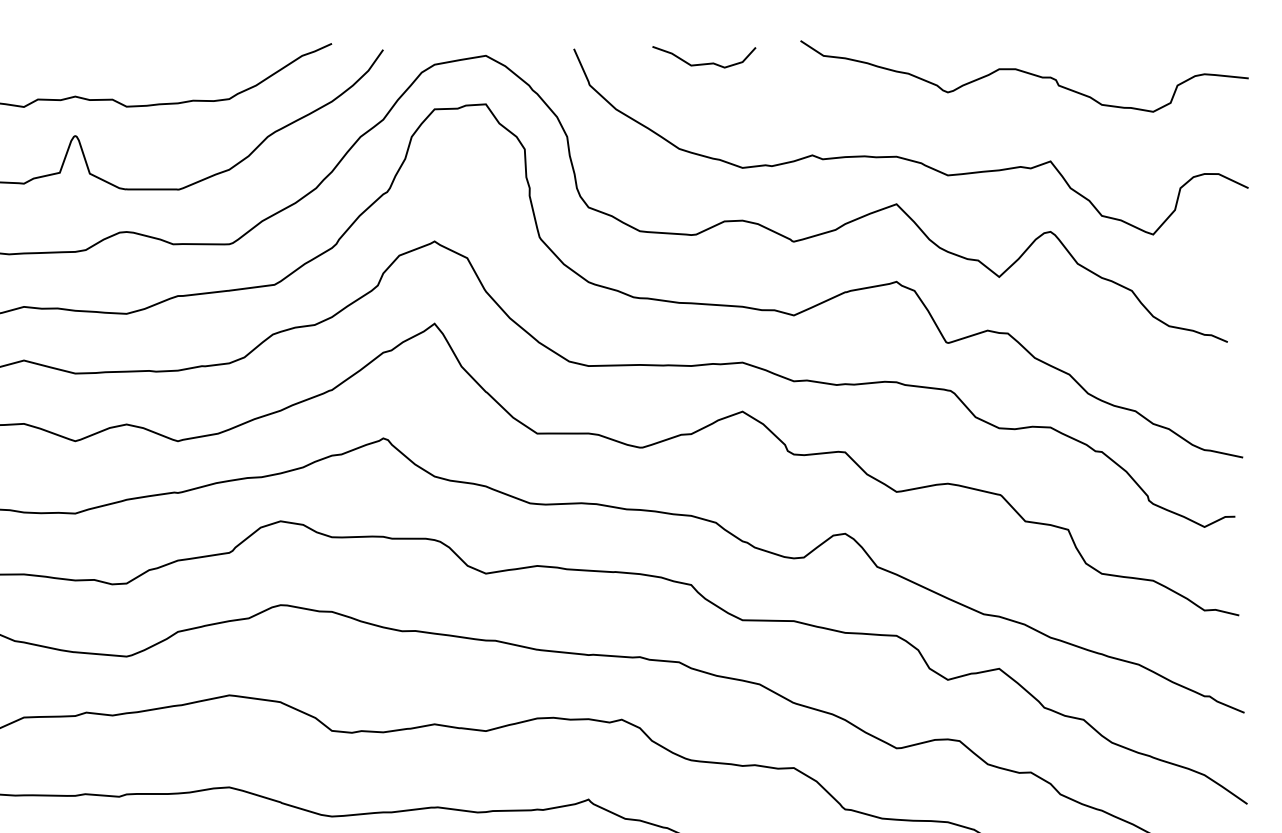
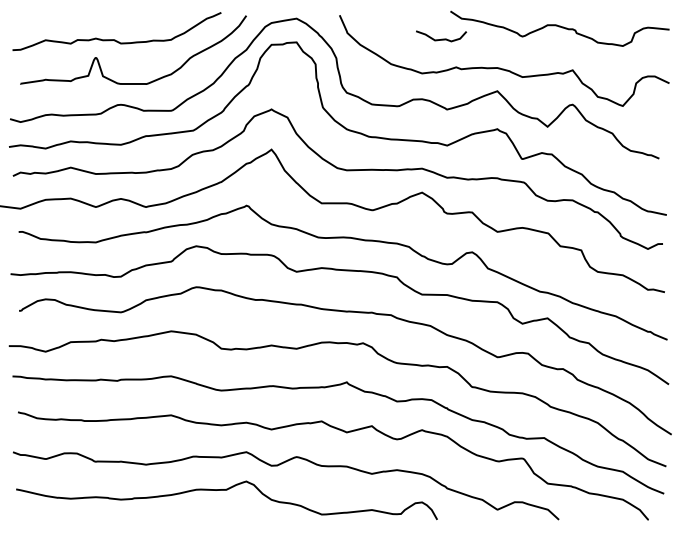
curve: (704, 61) -> (441, 38), moved

